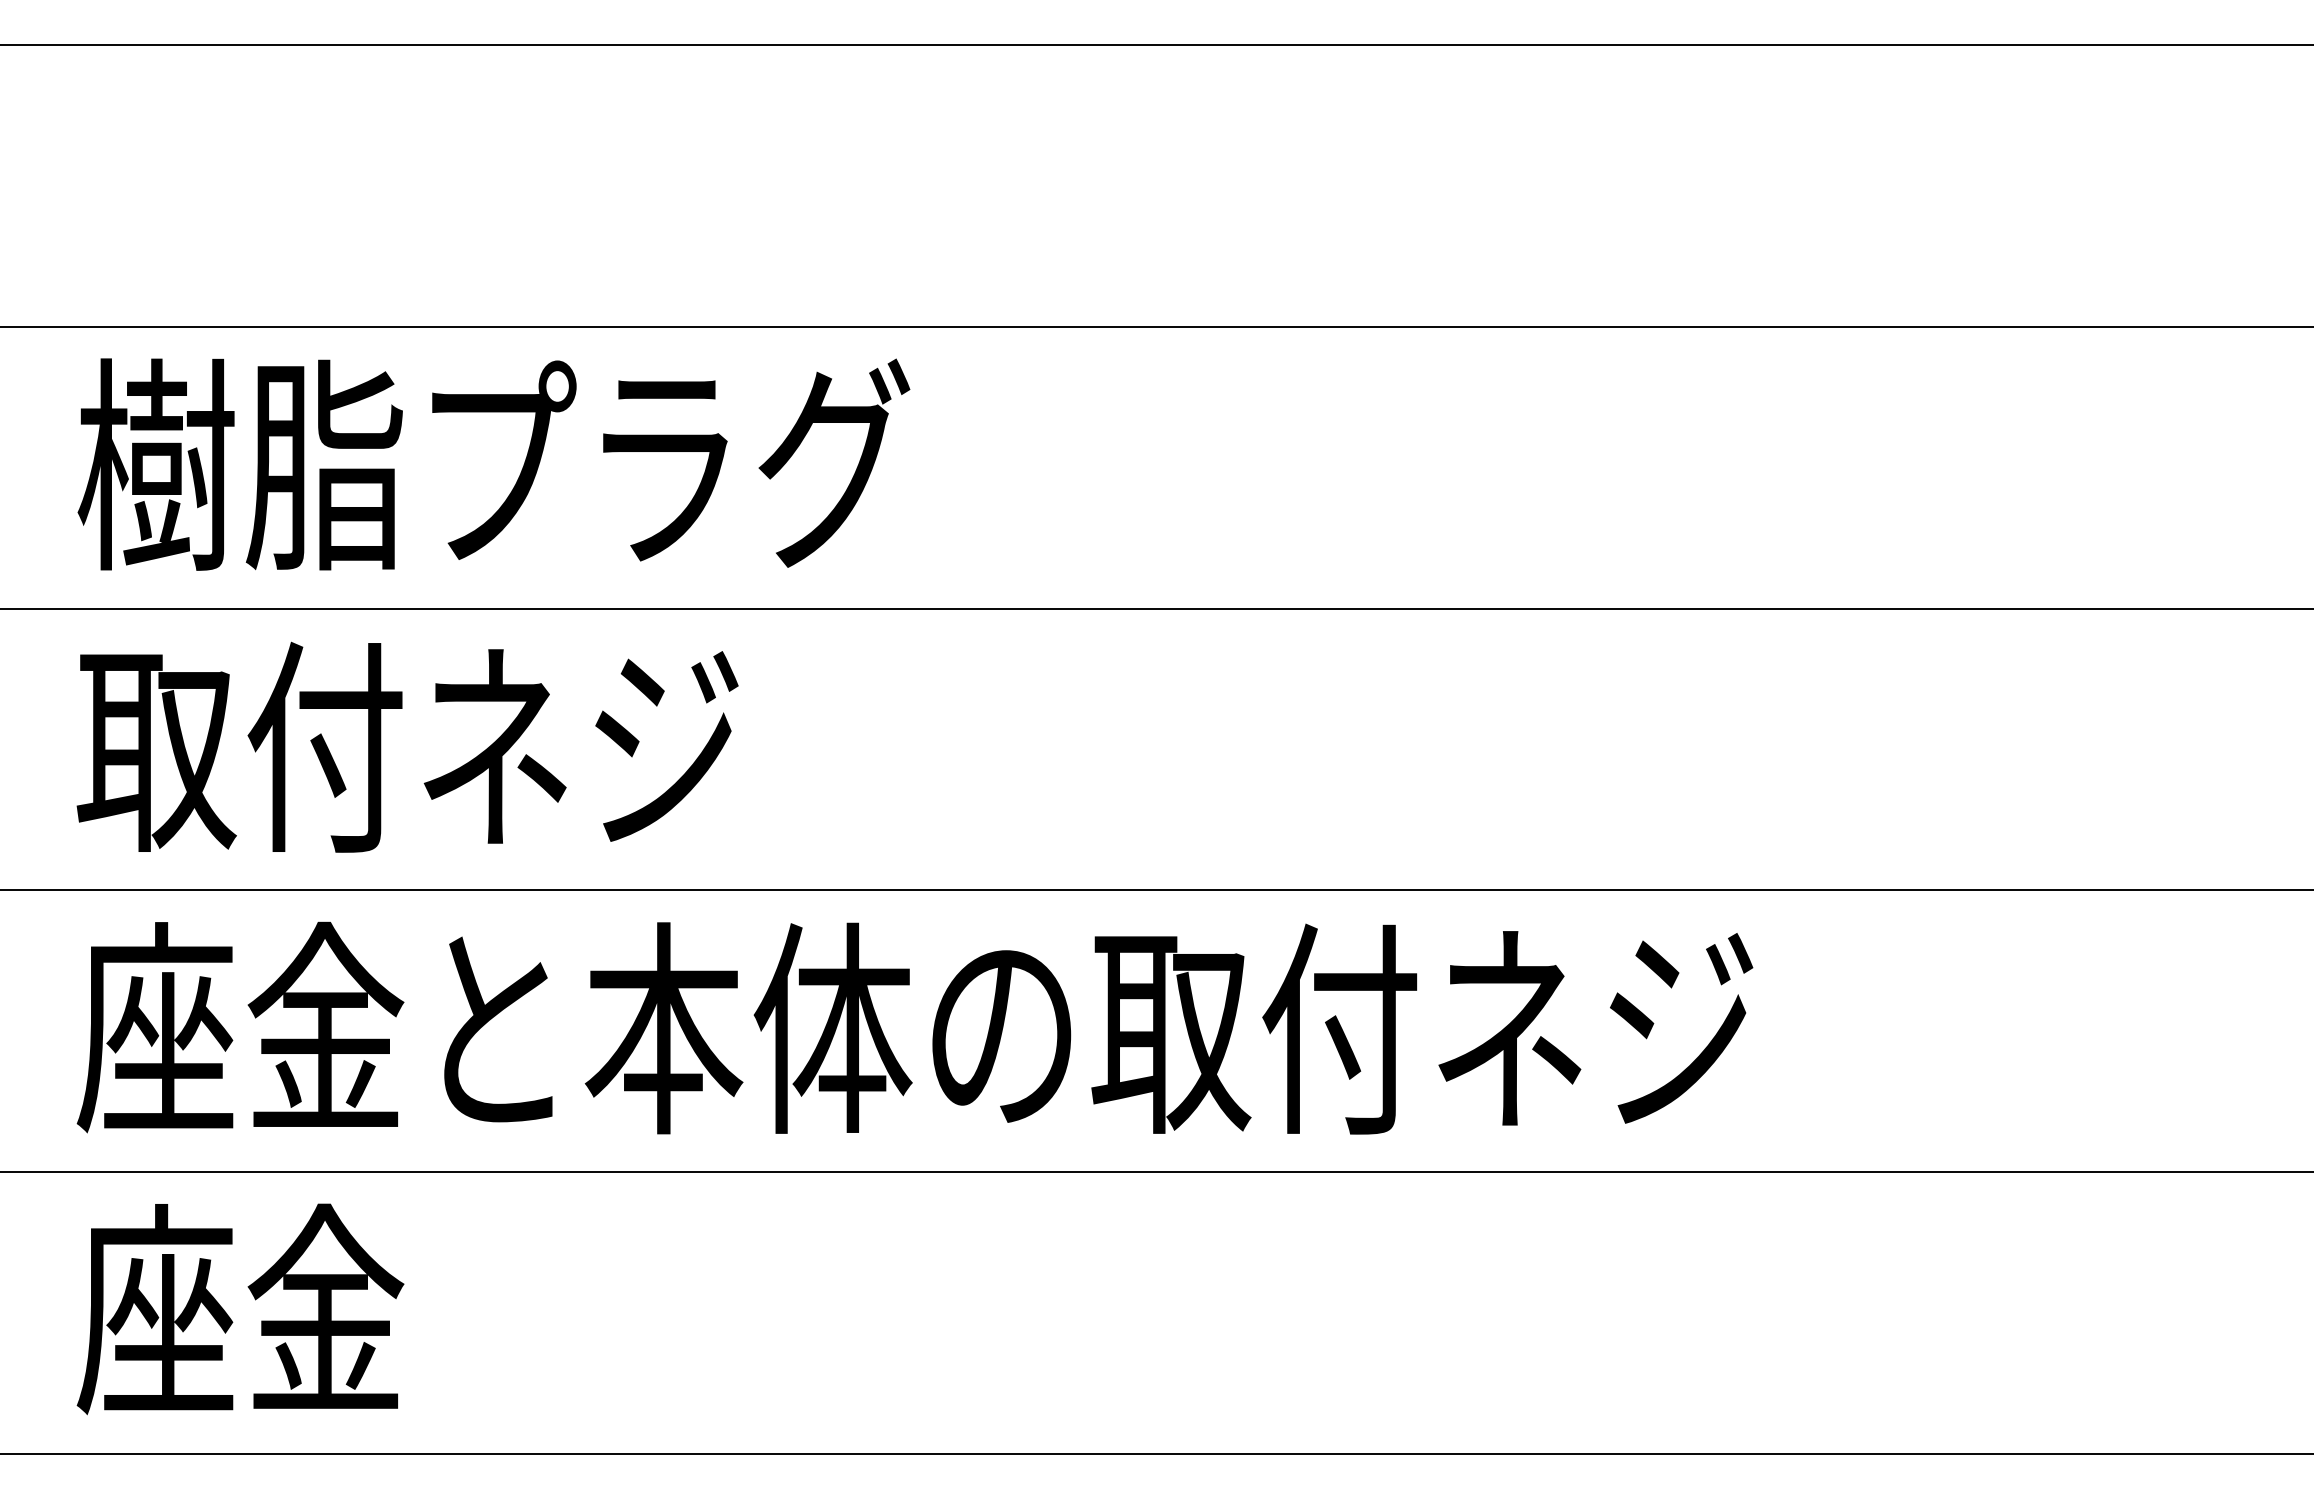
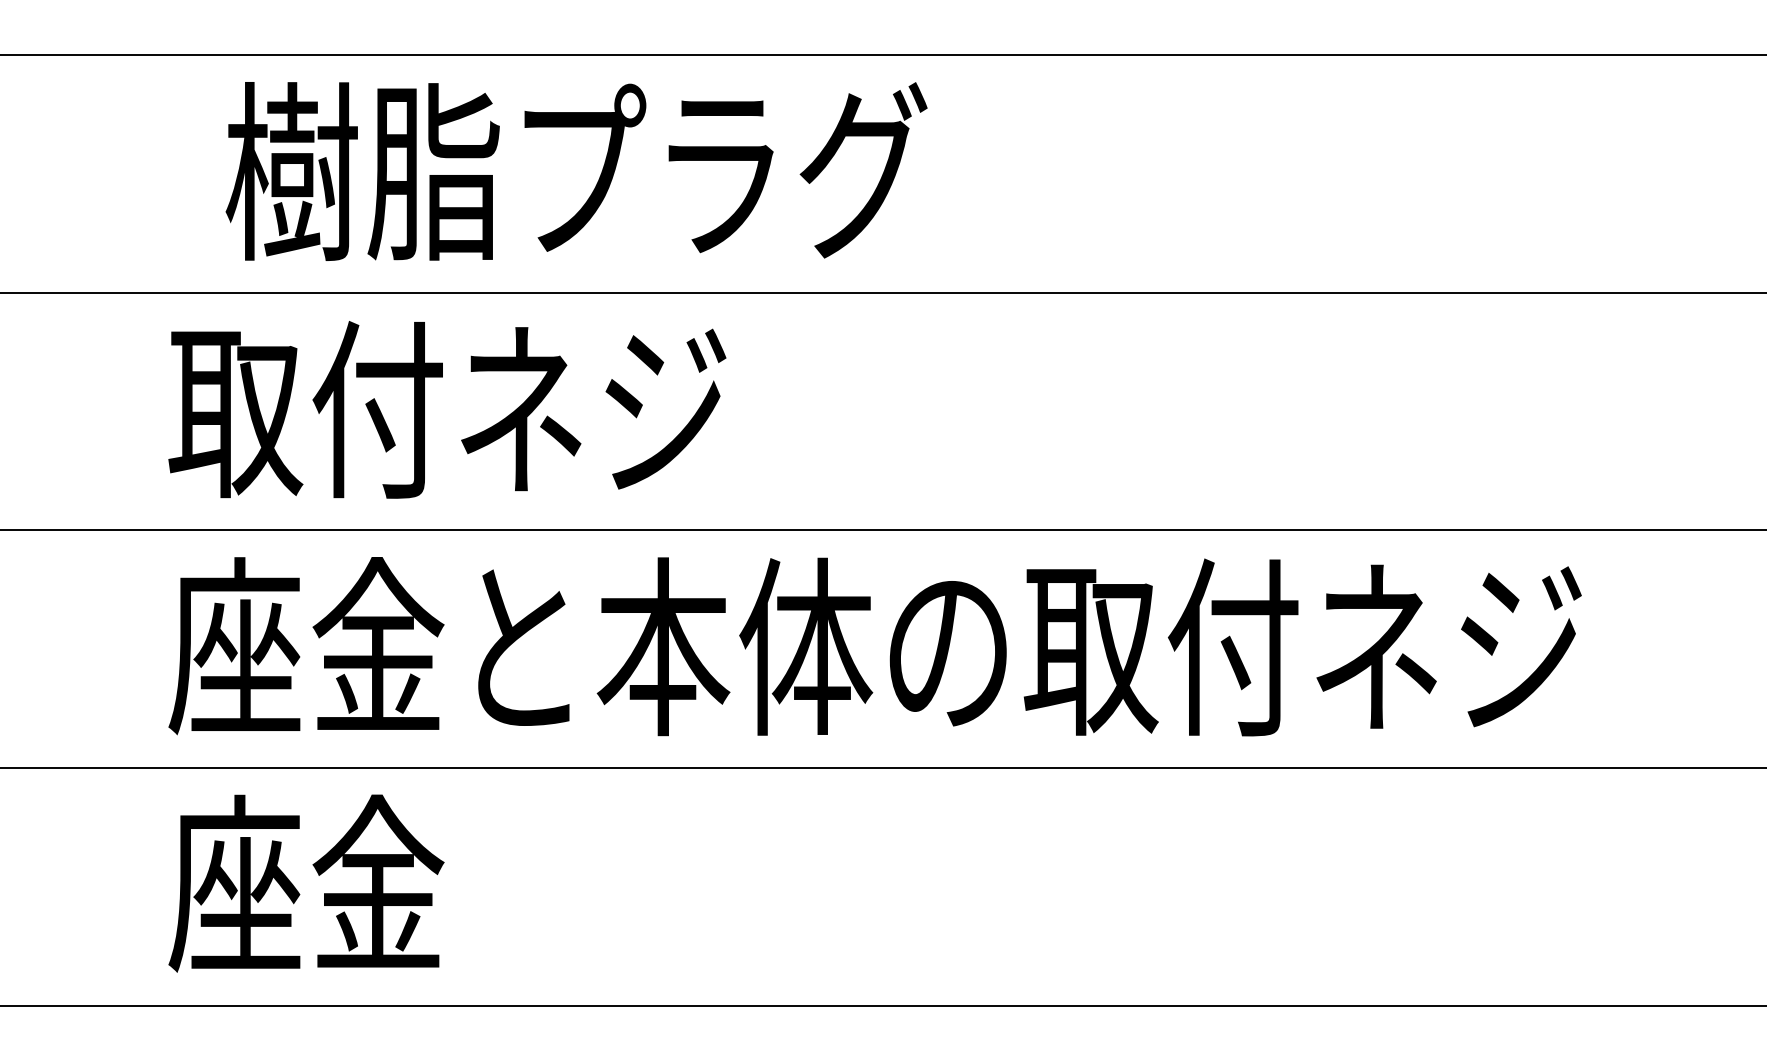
text: (493, 464) -> (576, 171), moved

